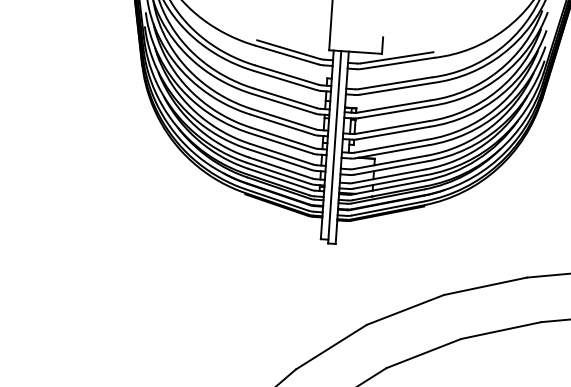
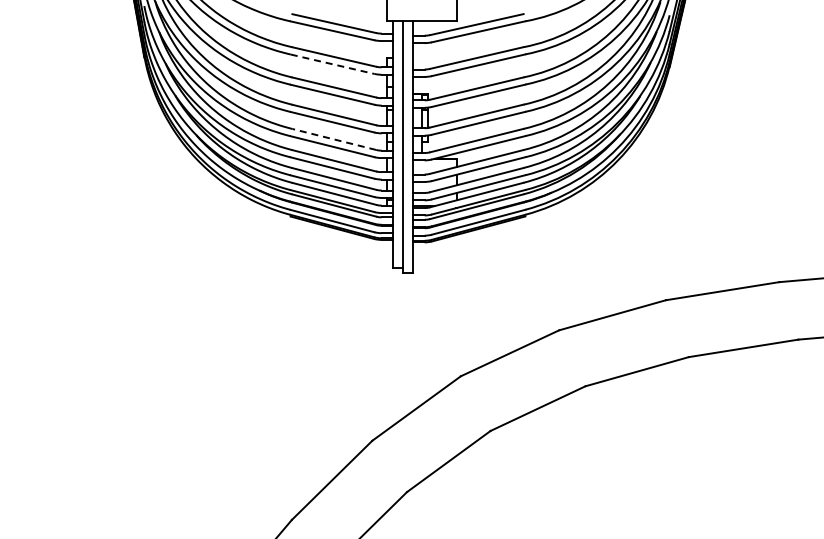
line: (285, 80) -> (332, 64), solid -> dashed
line: (282, 137) -> (333, 139), solid -> dashed

